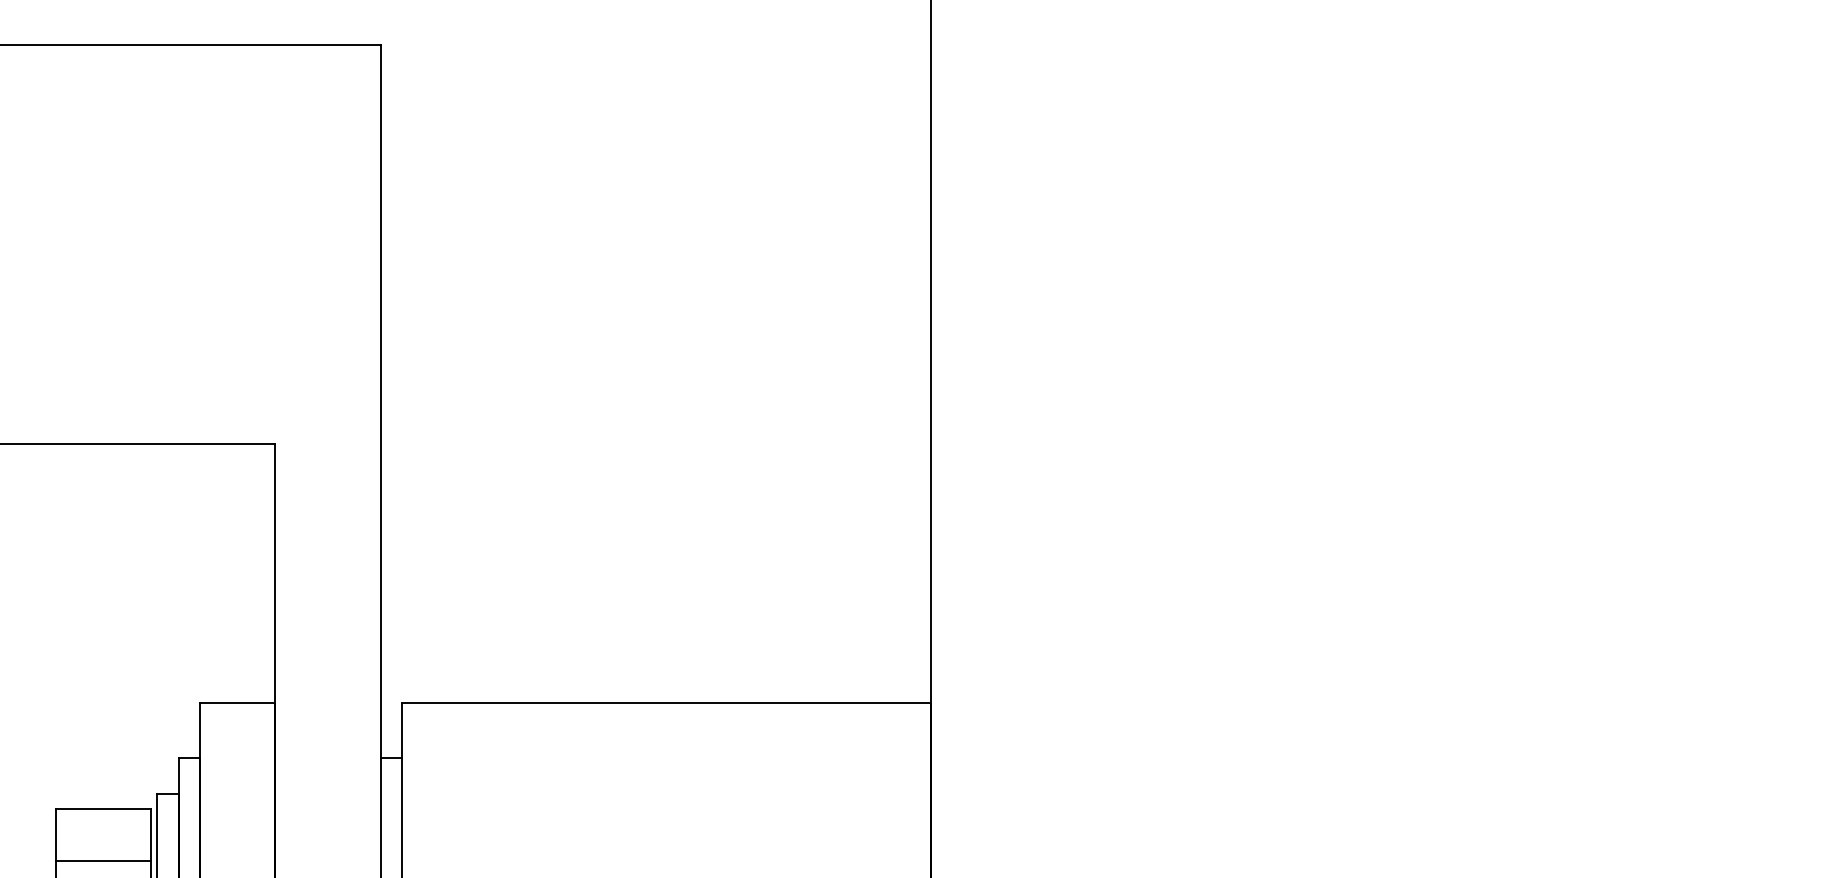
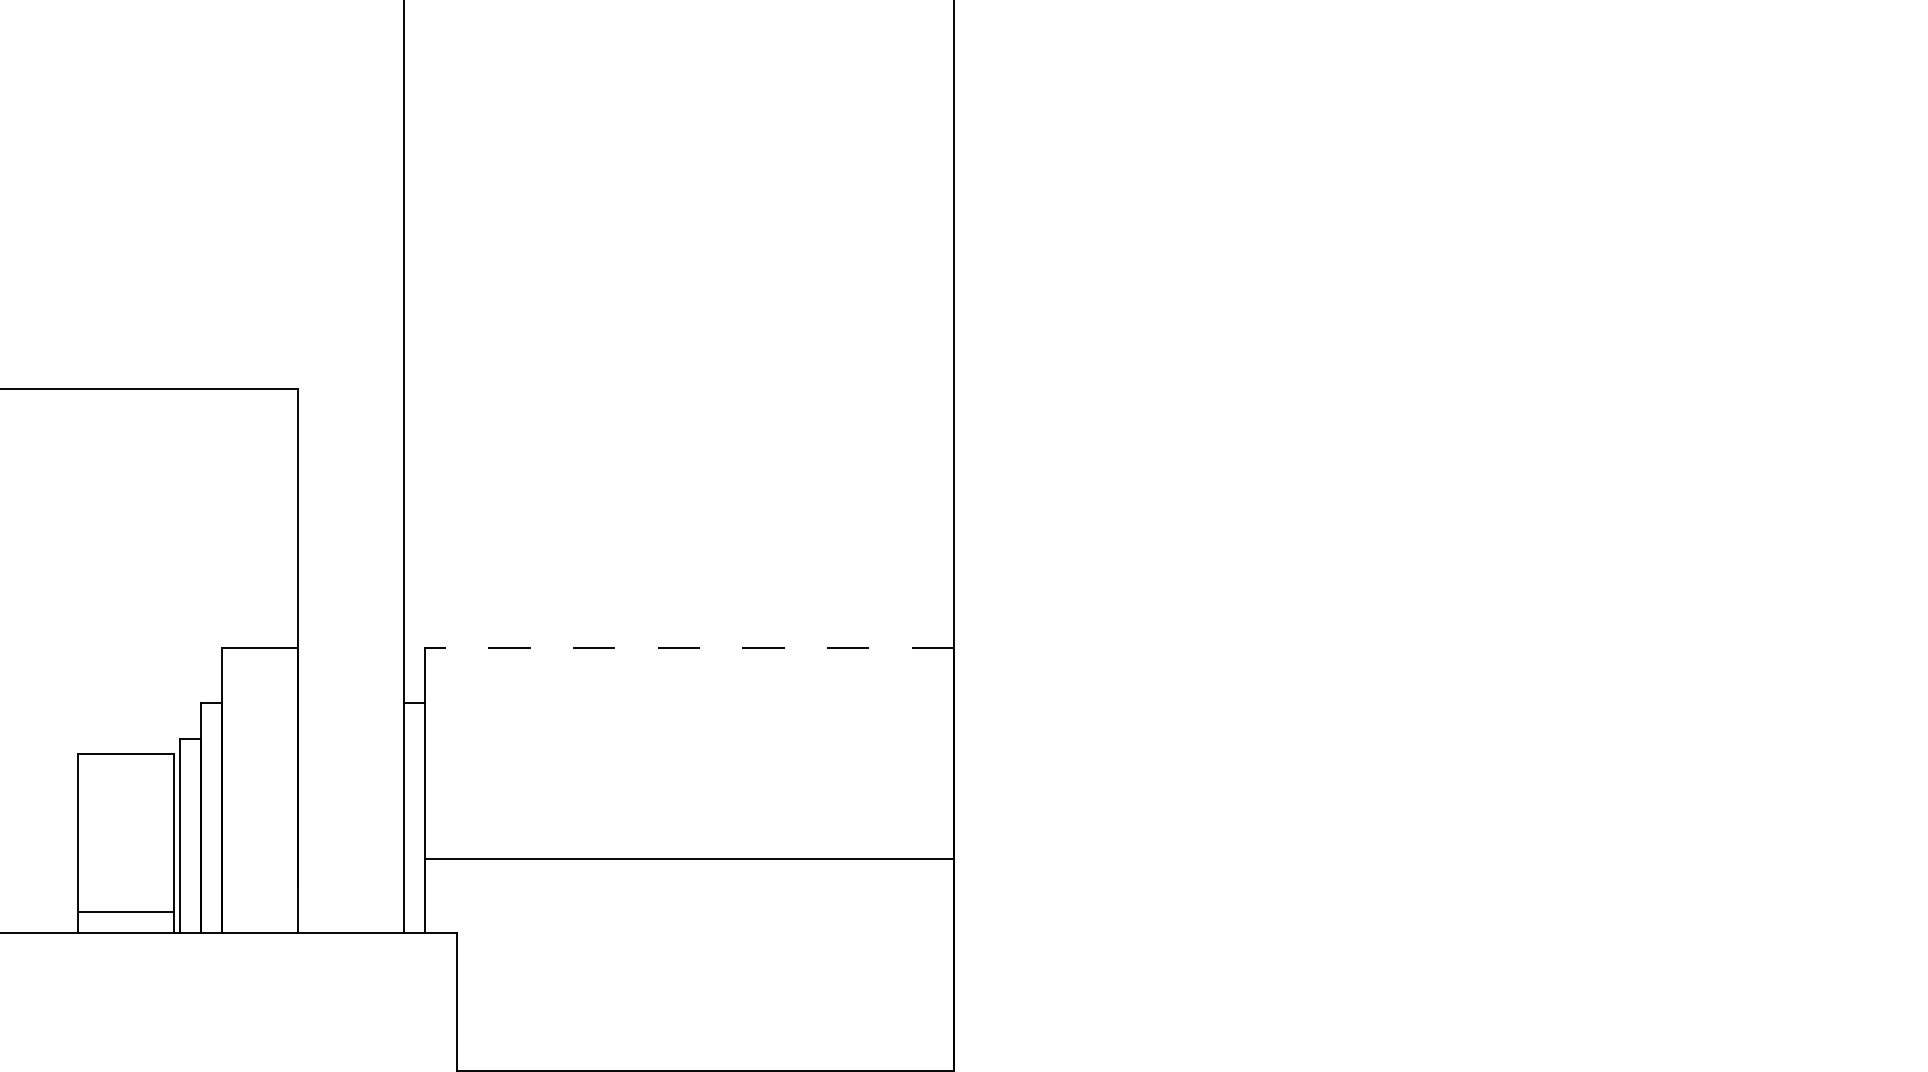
line: (666, 702) -> (689, 647), solid -> dashed
line: (102, 861) -> (125, 806), removed

